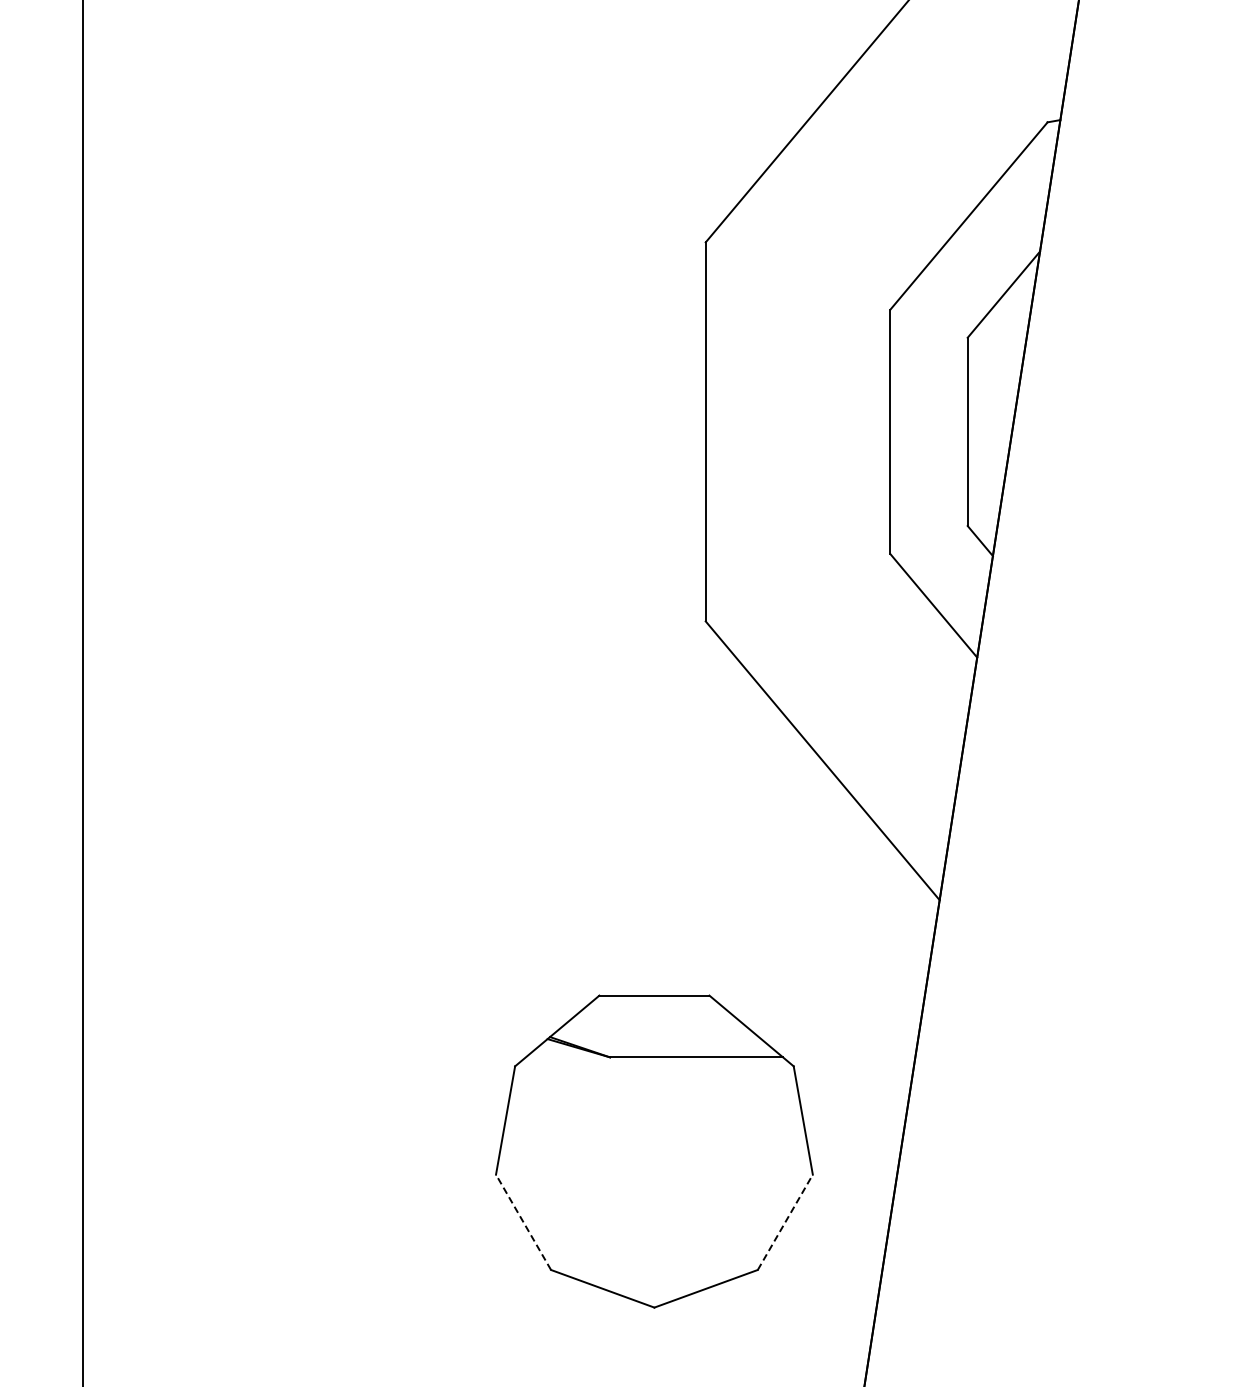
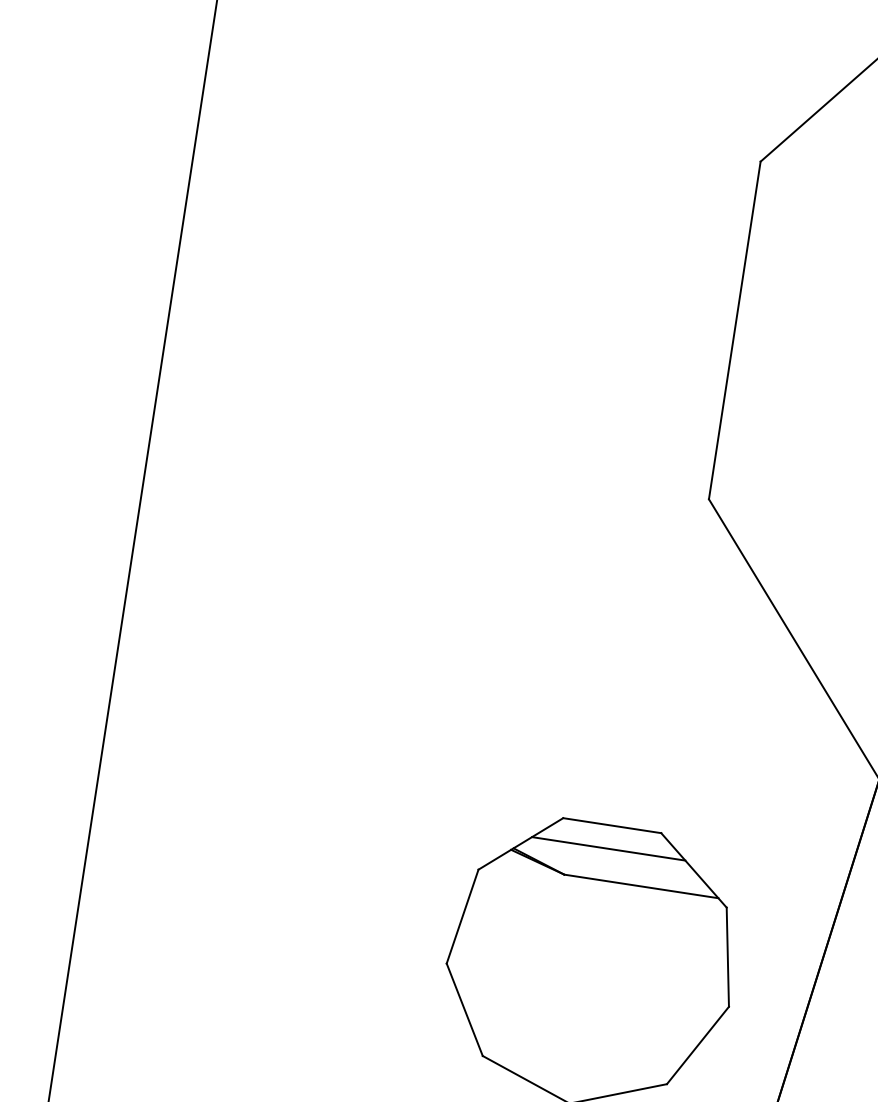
line: (654, 1021) -> (608, 848), added
line: (523, 1221) -> (464, 1009), dashed -> solid
line: (785, 1221) -> (698, 1044), dashed -> solid

